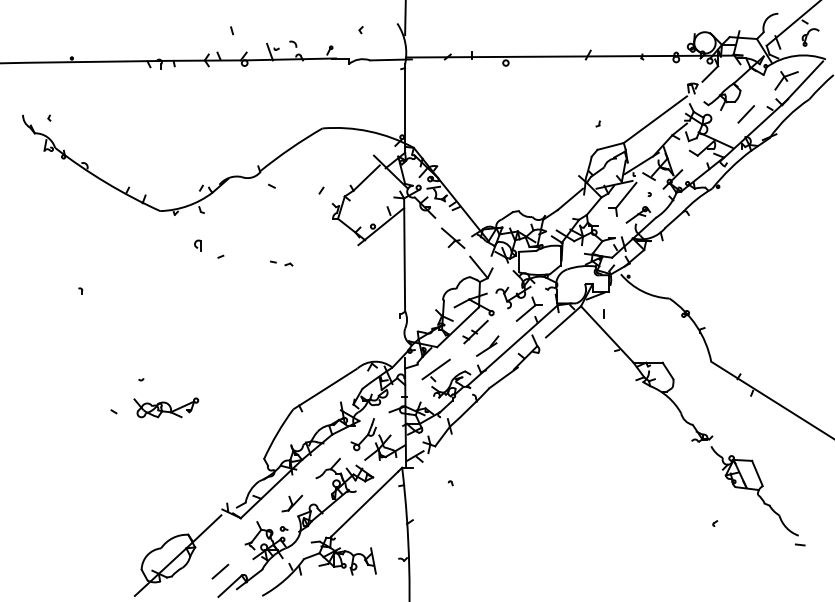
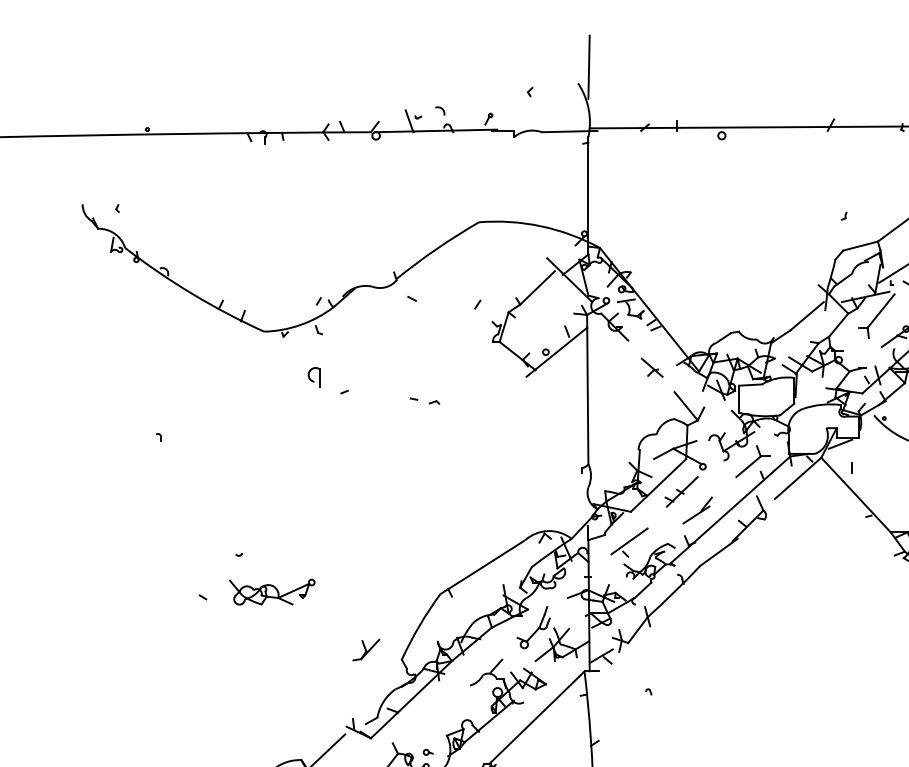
line: (231, 30) -> (358, 92), removed
part: (453, 238) -> (652, 367), size x0.7
part: (197, 245) -> (313, 377), size x1.4
part: (292, 503) -> (366, 649), moved

